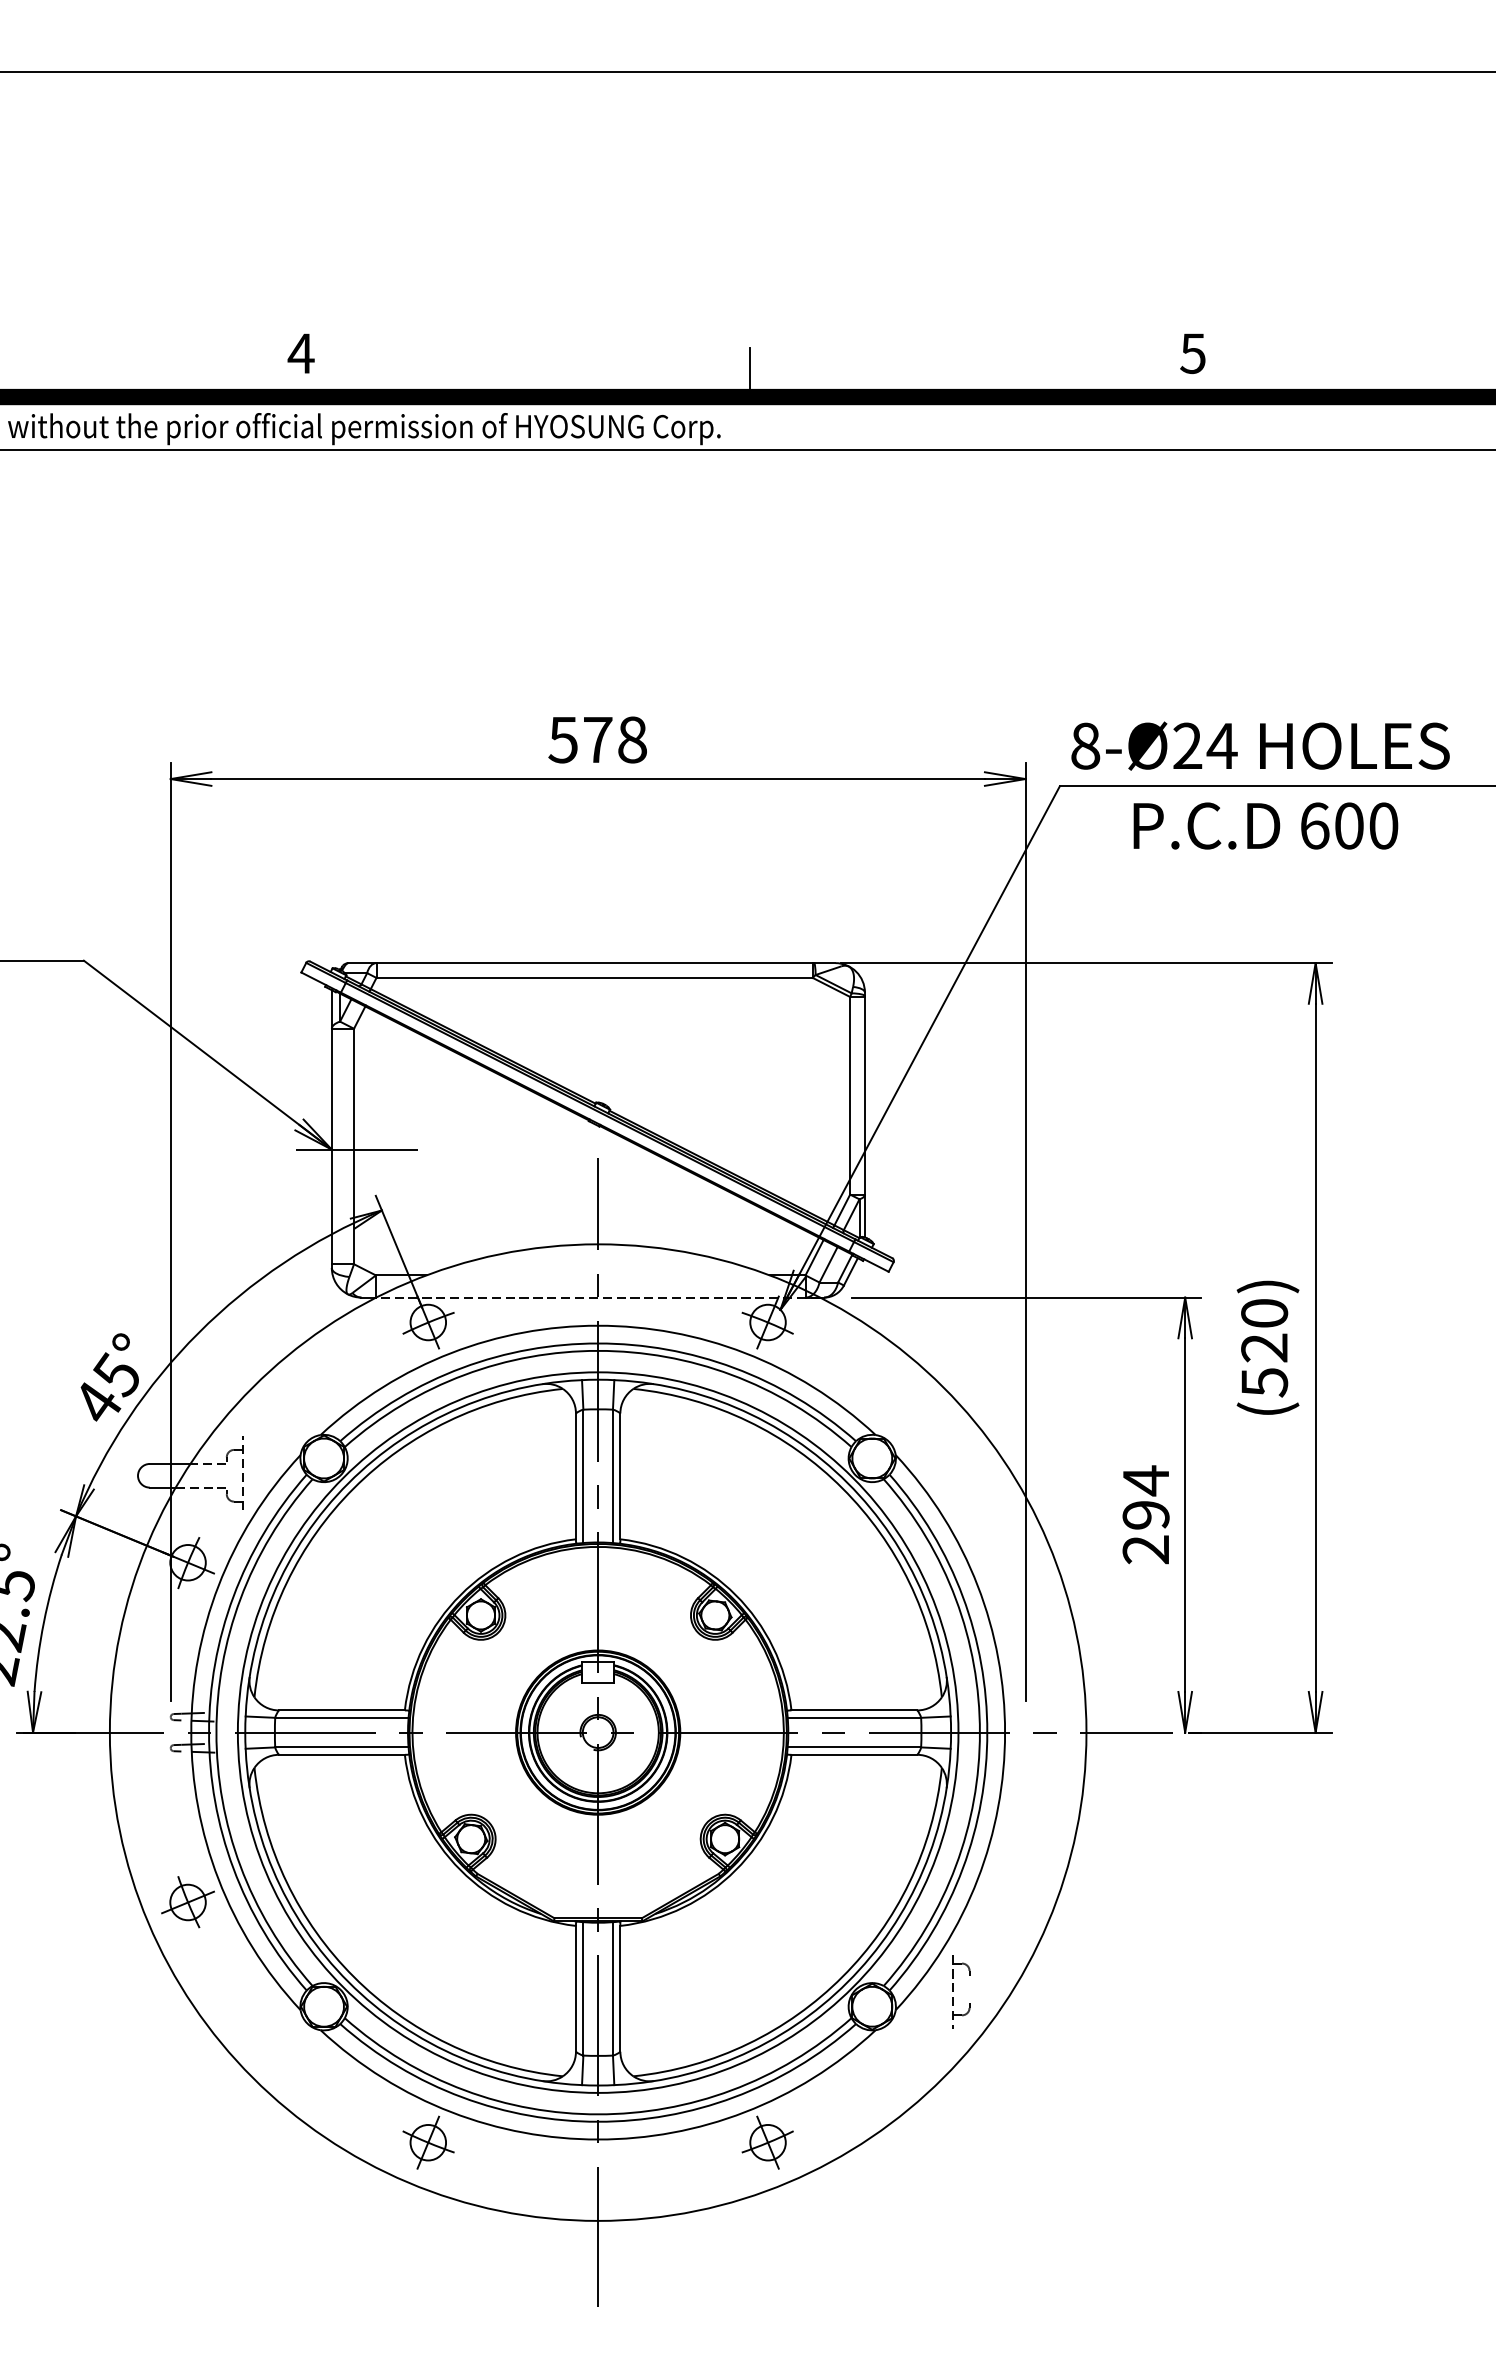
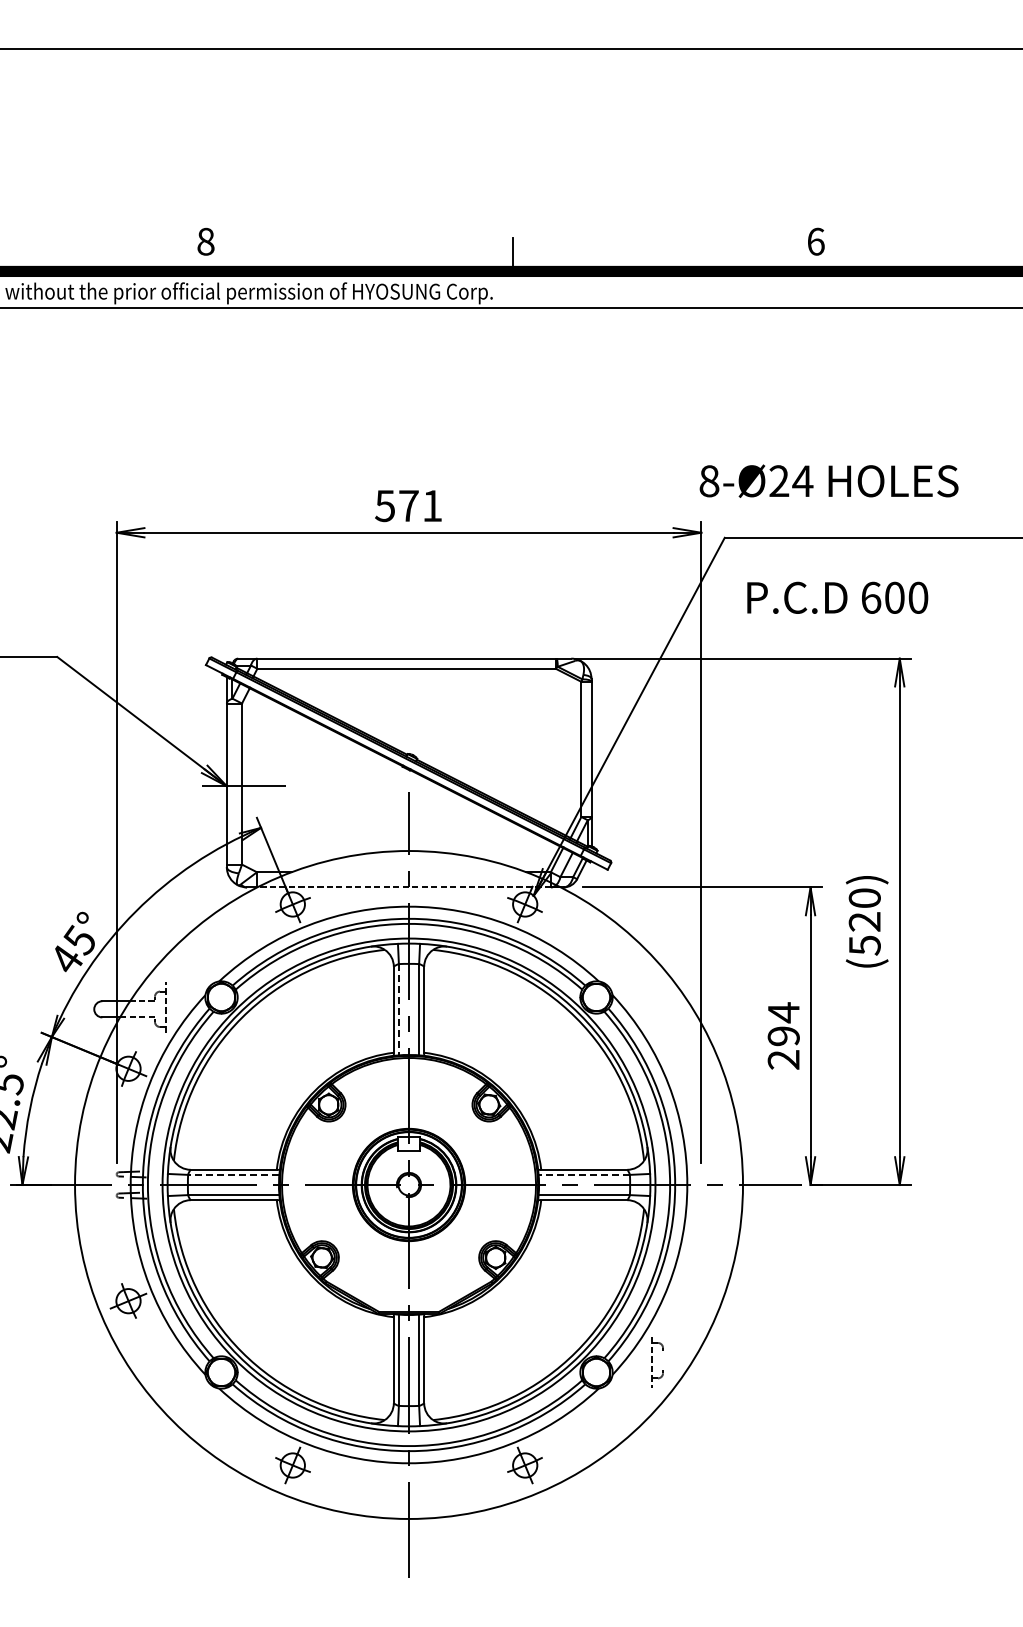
text: (300, 353) -> (205, 241), 4 -> 8
text: (1192, 353) -> (815, 241), 5 -> 6
text: (632, 740) -> (432, 506), 578 -> 571
text: (1259, 745) -> (828, 480), moved
text: (1265, 825) -> (837, 597), moved
line: (582, 1476) -> (398, 1009), solid -> dashed
line: (341, 1717) -> (233, 1174), solid -> dashed
line: (854, 1717) -> (584, 1174), solid -> dashed

